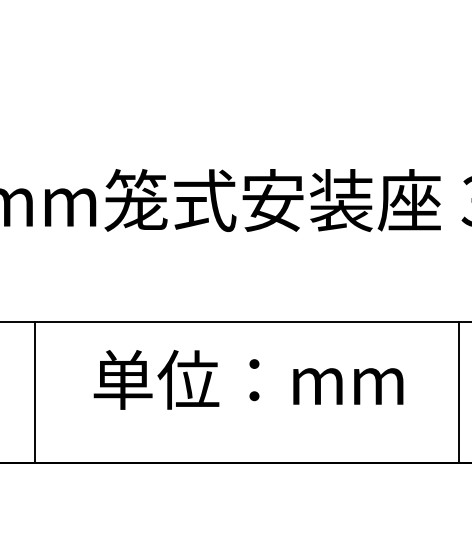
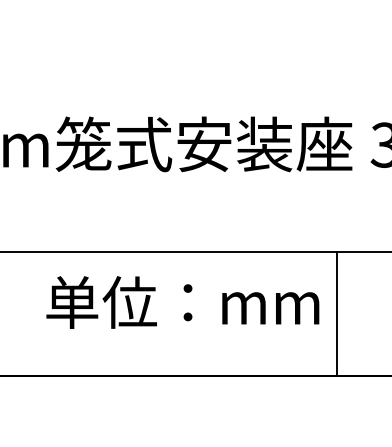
line: (459, 392) -> (337, 313), moved

